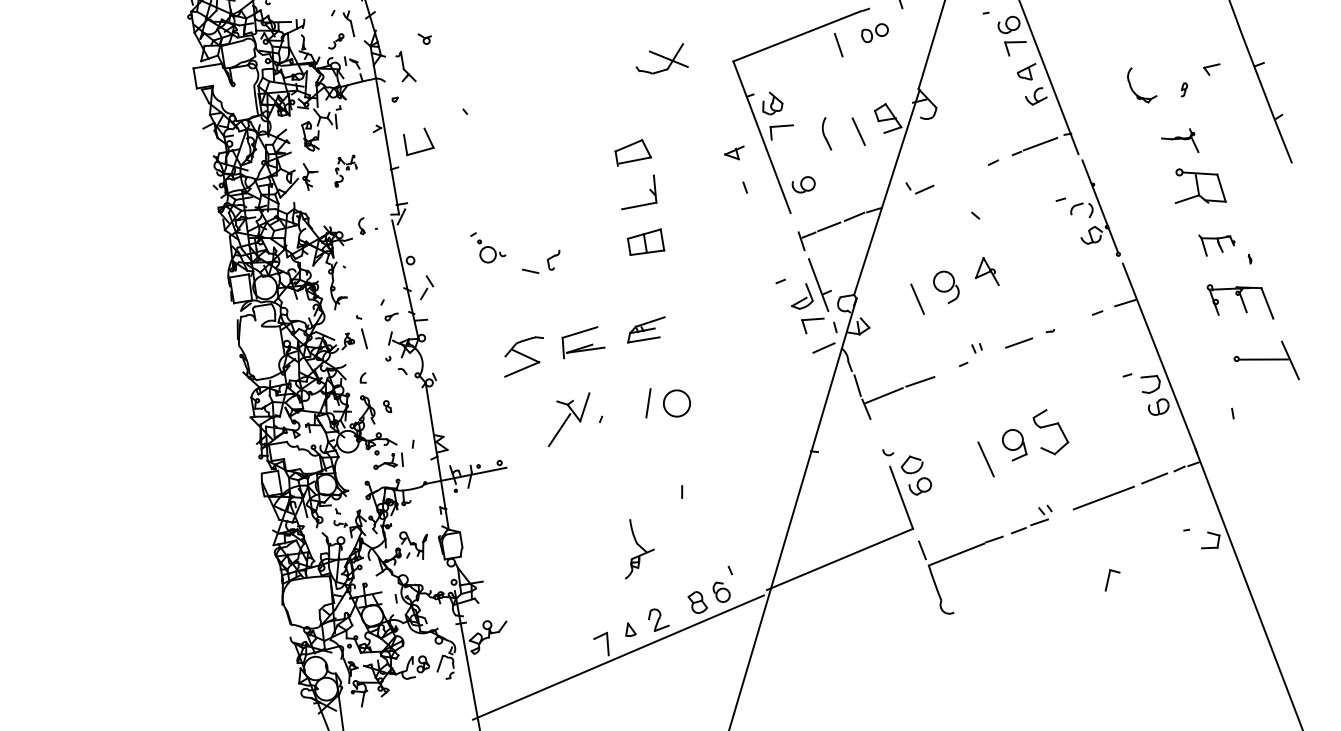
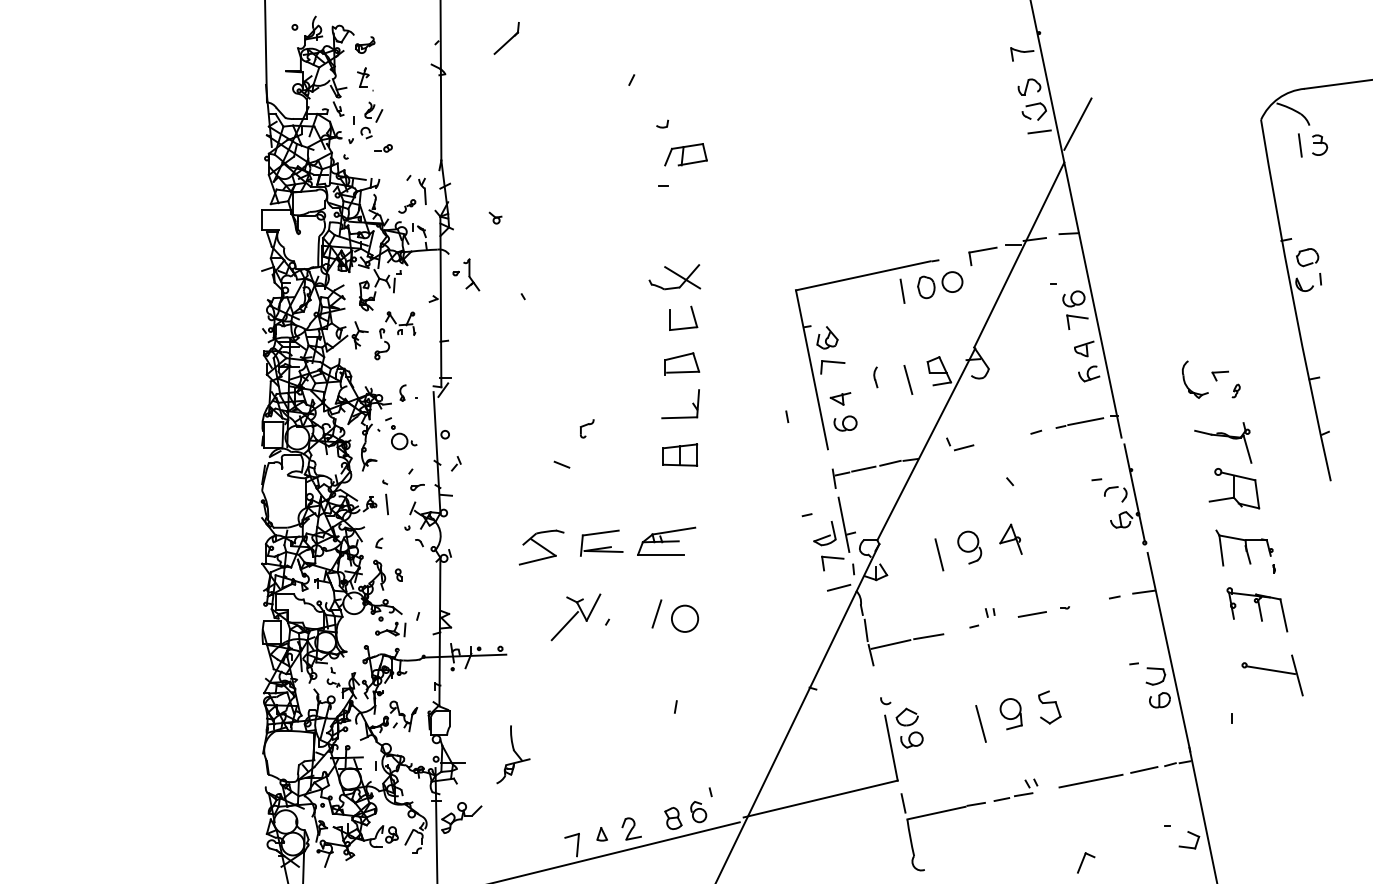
part: (875, 33) -> (940, 285), size x1.67
part: (660, 60) -> (674, 277), moved
part: (405, 66) -> (471, 274), moved
part: (1211, 69) -> (1219, 375), moved
part: (825, 134) -> (875, 377), size x0.62
part: (427, 137) -> (692, 315), moved
part: (1179, 142) -> (1223, 442), size x1.67
part: (734, 153) -> (840, 398), moved
part: (345, 170) -> (395, 335), size x1.67
part: (1217, 242) -> (1244, 547), size x1.67
part: (488, 246) -> (401, 433), moved
part: (553, 260) -> (586, 428), moved
part: (426, 287) -> (456, 463), size x0.62
part: (646, 329) -> (666, 540), size x1.43
part: (1050, 432) -> (1049, 707), size x0.71
part: (637, 547) -> (513, 754), moved

